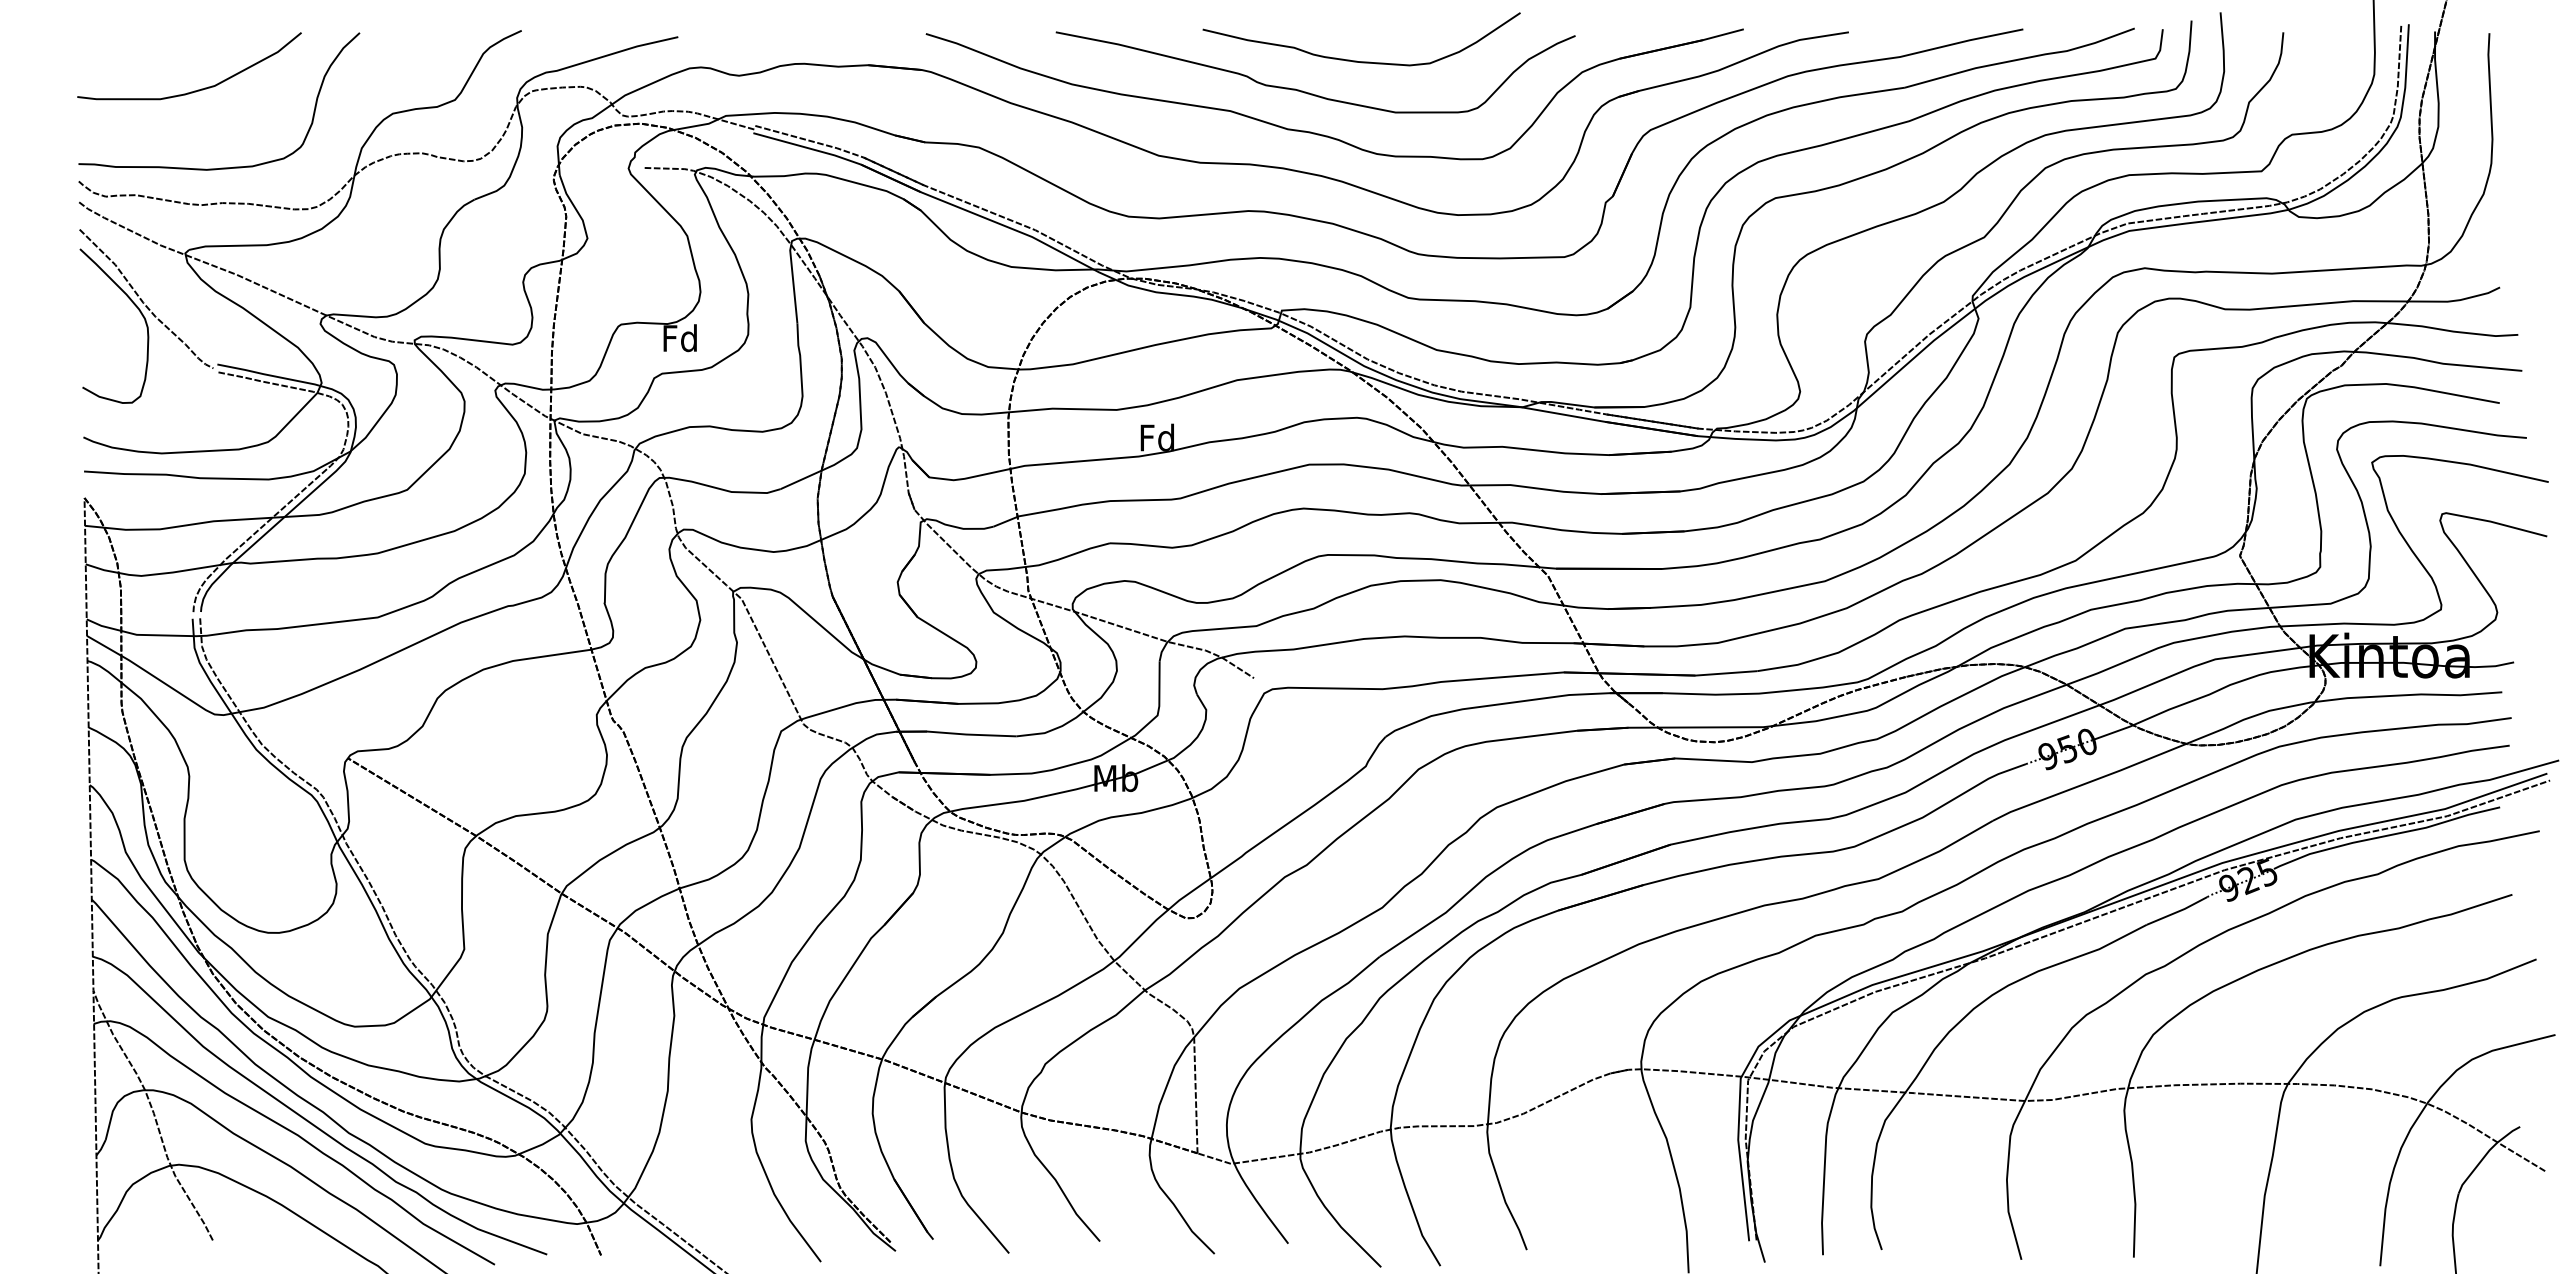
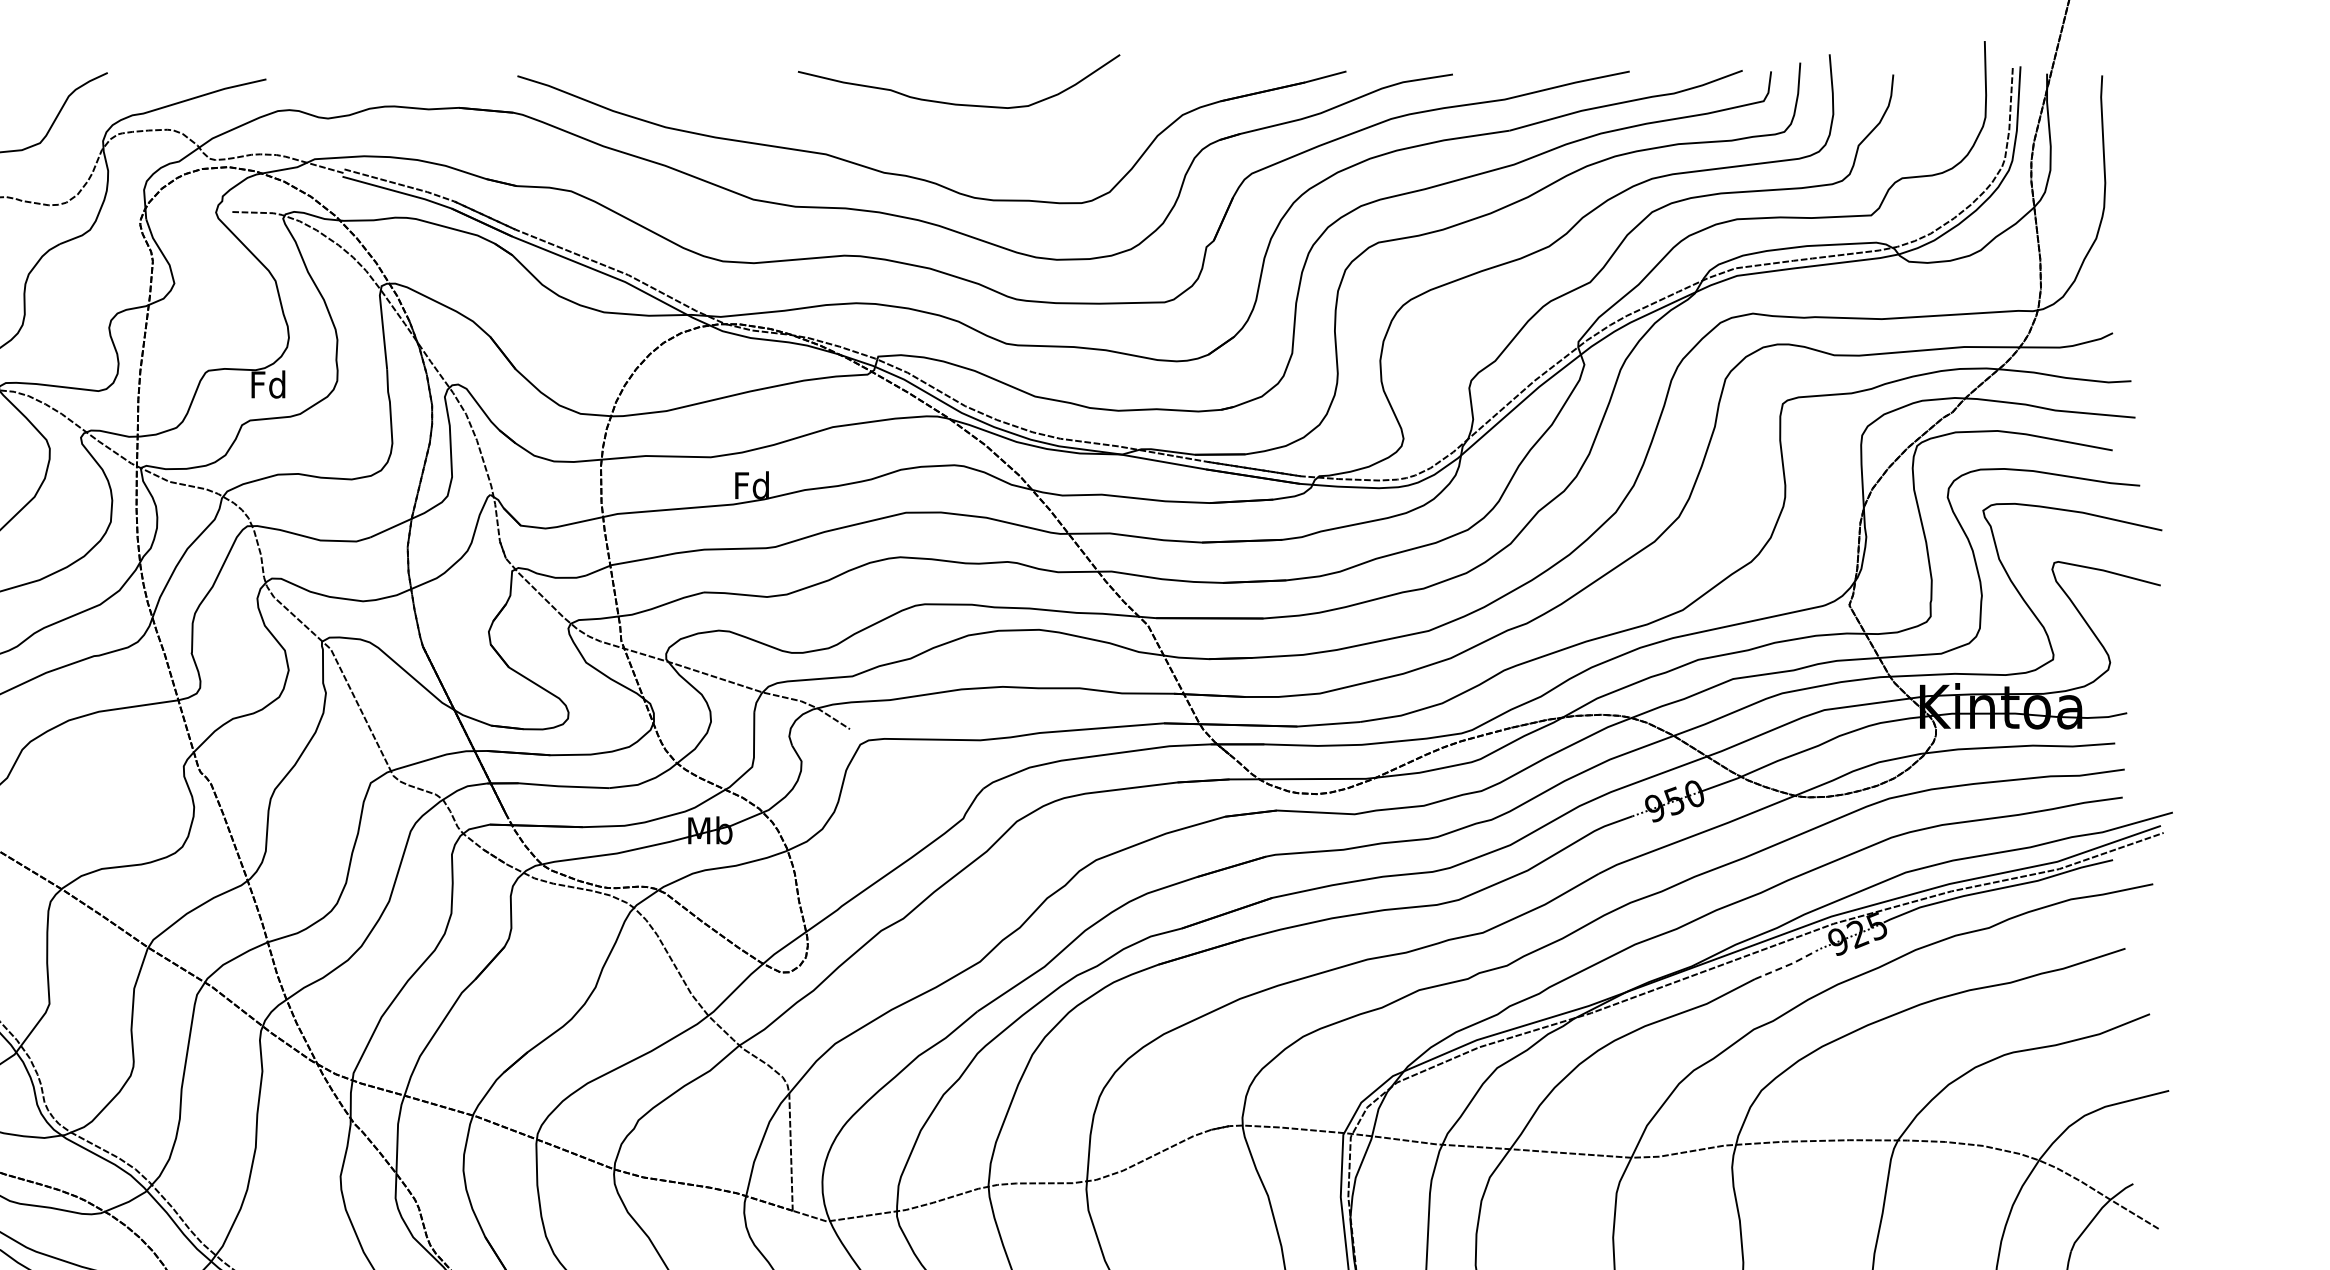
curve: (1309, 92) -> (906, 135), removed
line: (2178, 911) -> (1787, 965), solid -> dashed

